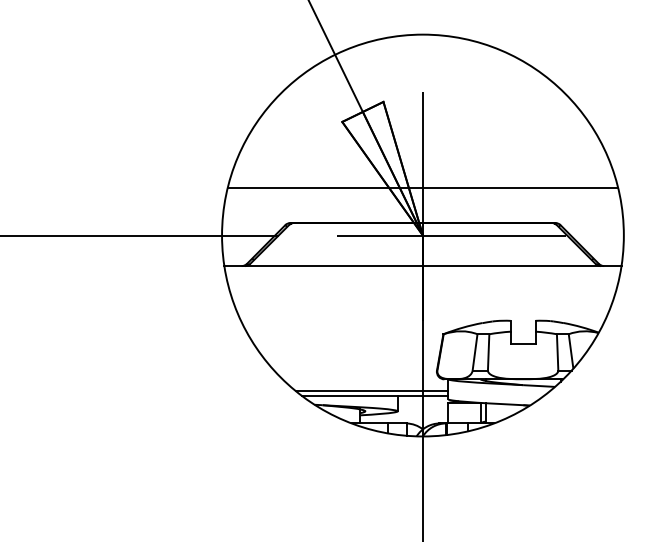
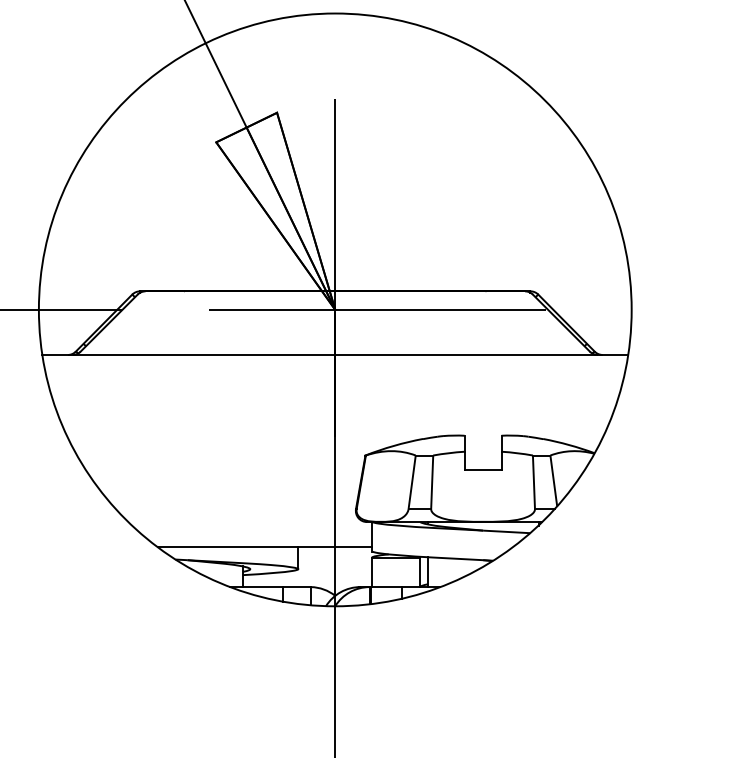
line: (422, 188) -> (334, 240), removed
line: (372, 391) -> (260, 539), removed

